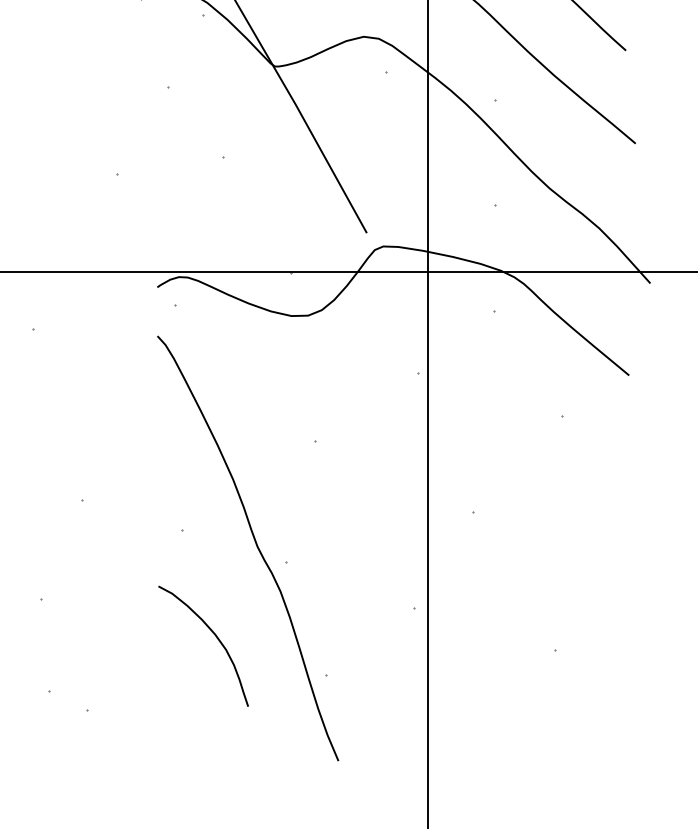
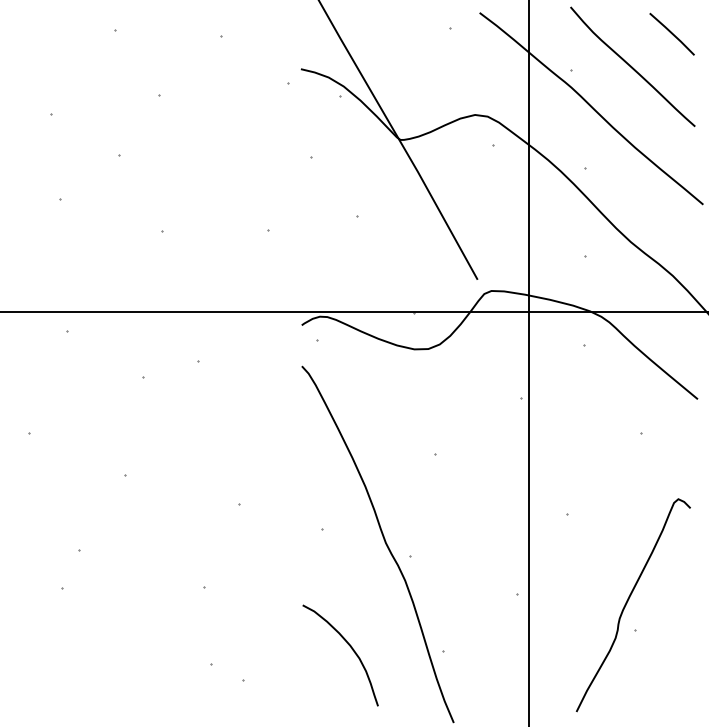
curve: (545, 618) -> (627, 603), added
curve: (216, 639) -> (351, 649), moved

